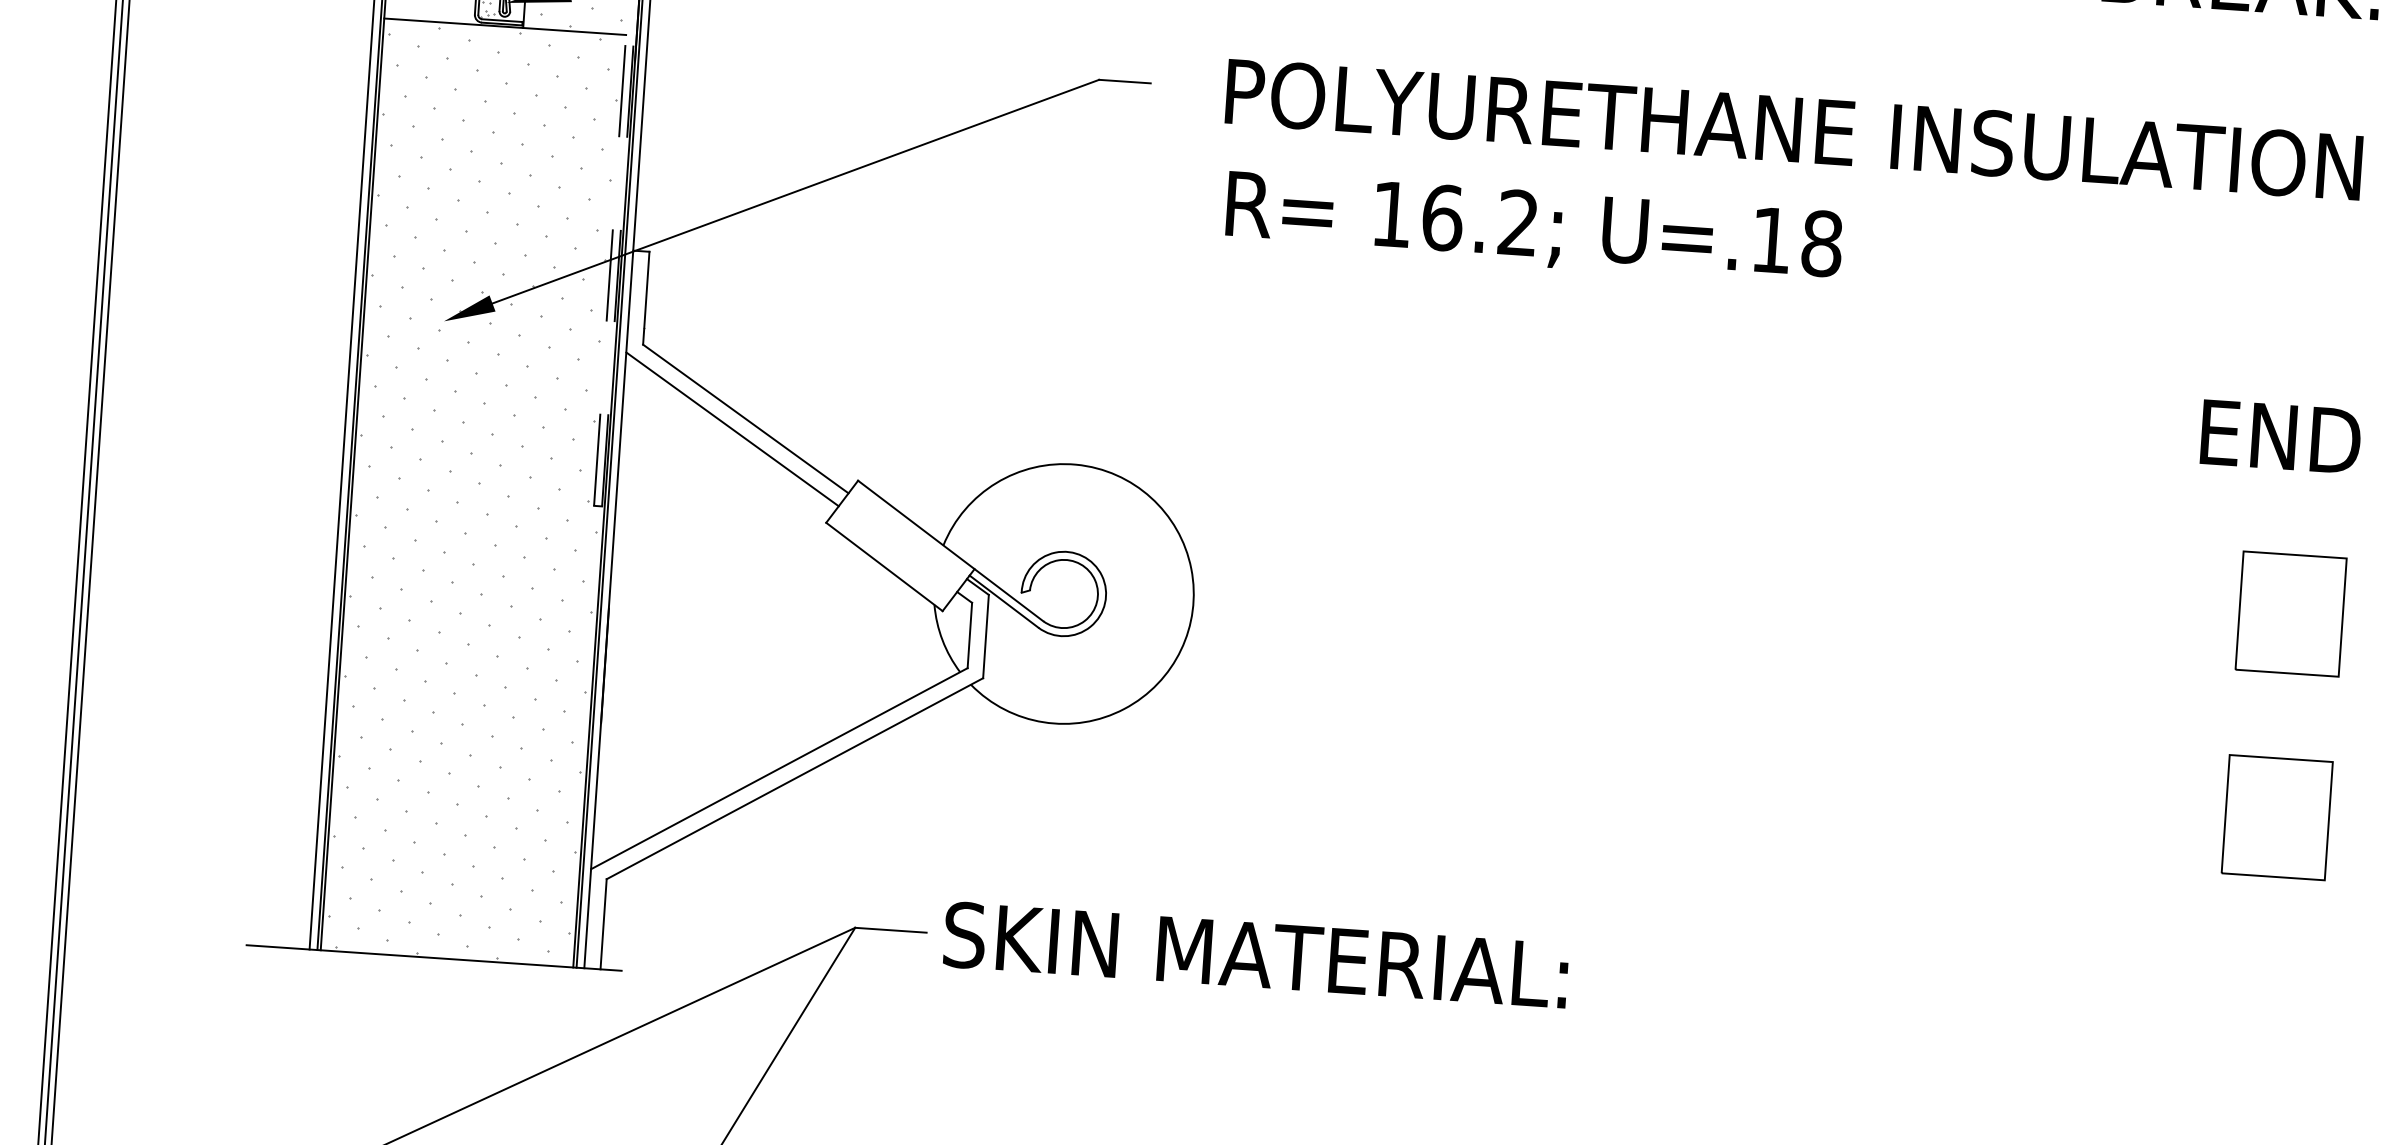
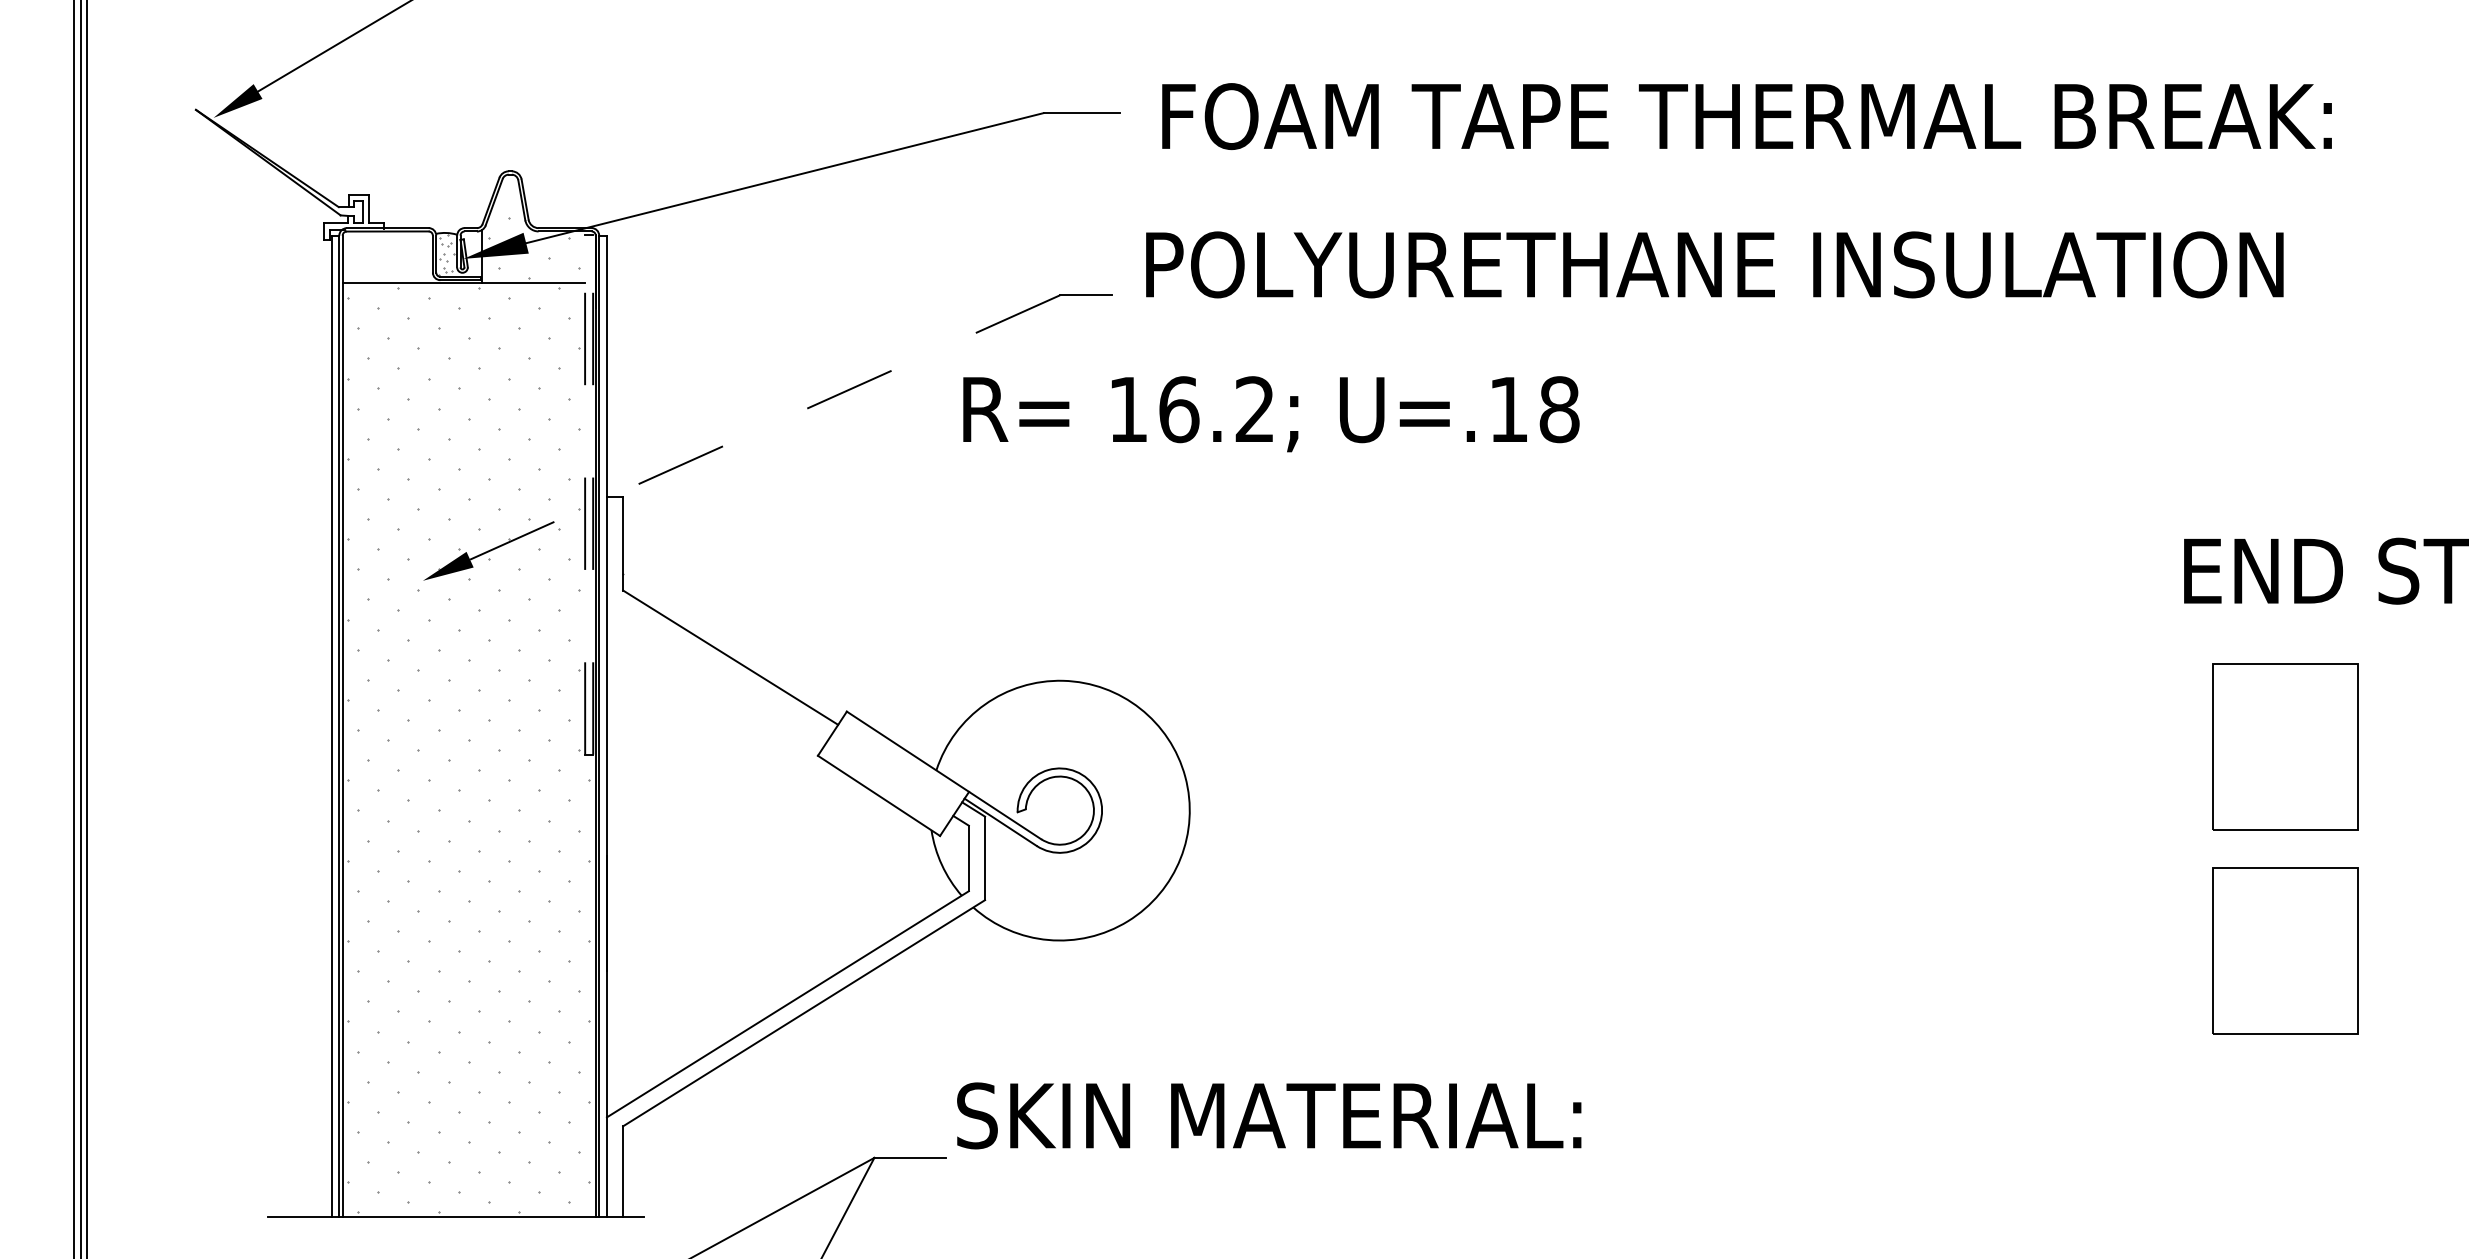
text: (1793, 129) -> (1714, 264), moved
line: (796, 191) -> (765, 427), solid -> dashed
text: (1534, 229) -> (1271, 414), moved
line: (731, 428) -> (717, 668), removed
part: (2290, 614) -> (2285, 747), size x1.4
part: (2277, 817) -> (2285, 951), size x1.4
text: (1256, 954) -> (1269, 1115), moved

